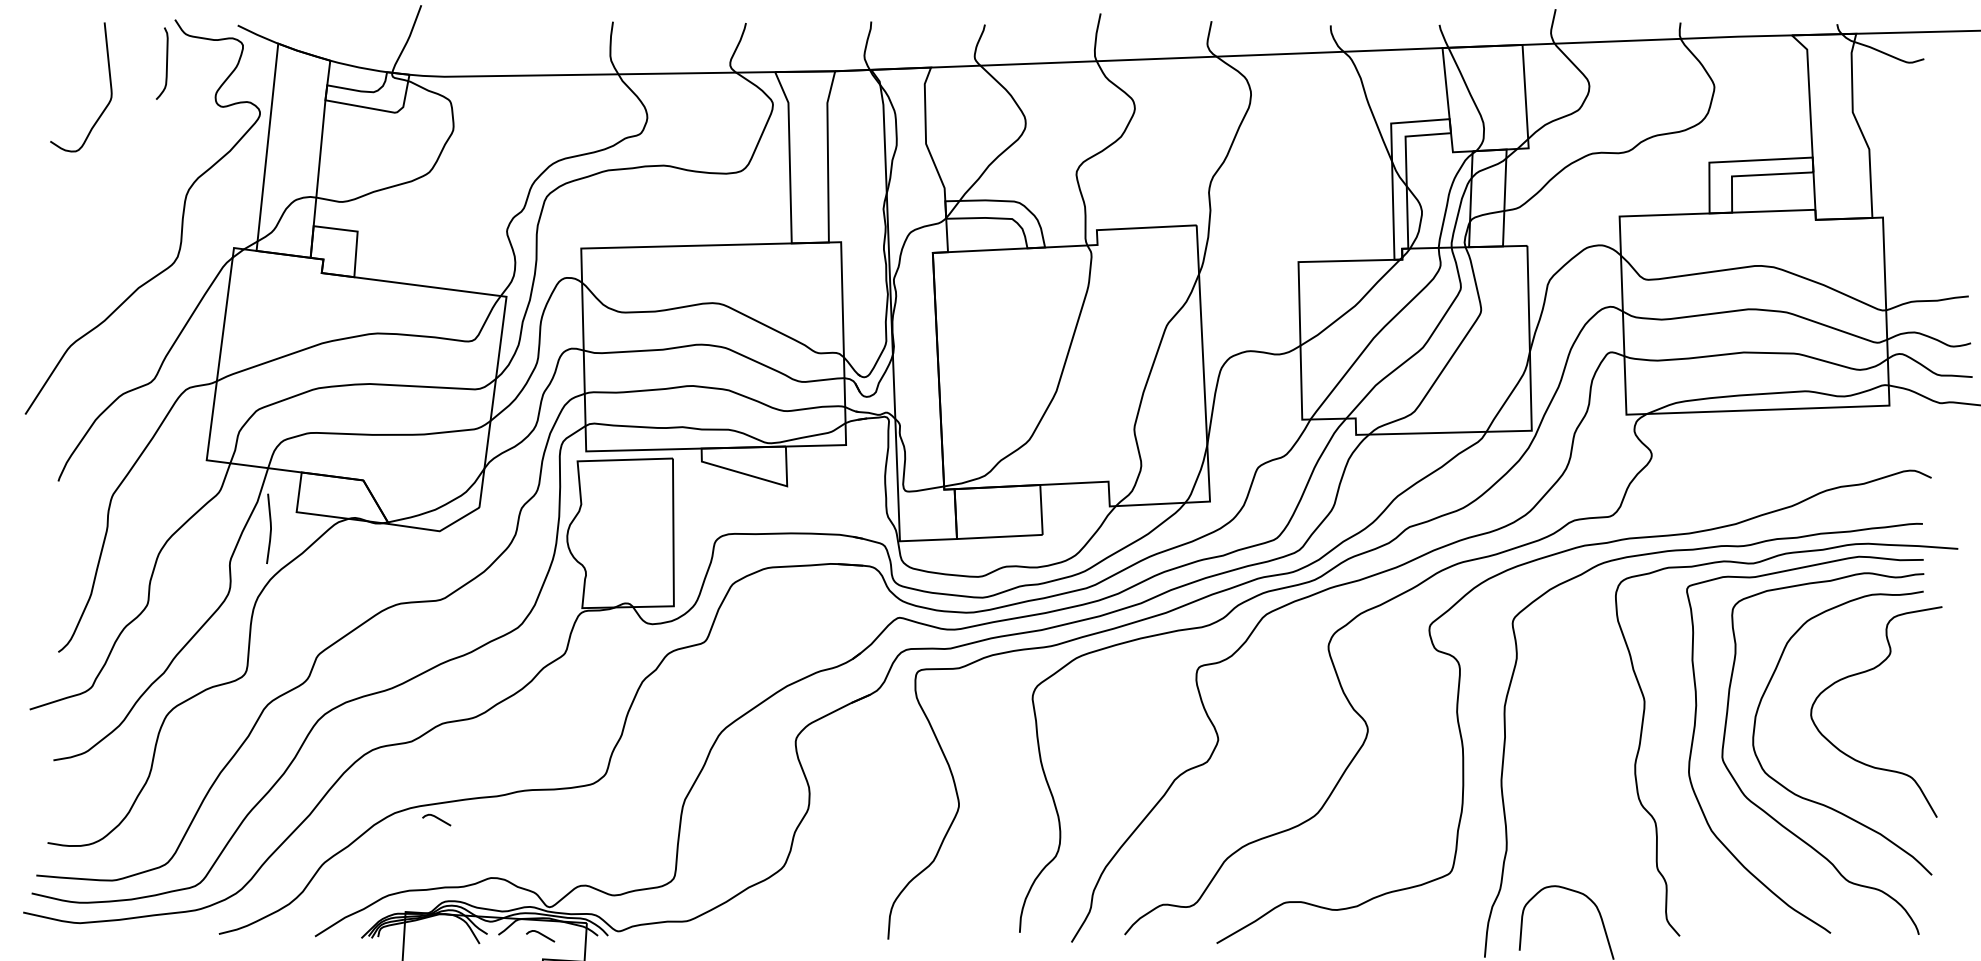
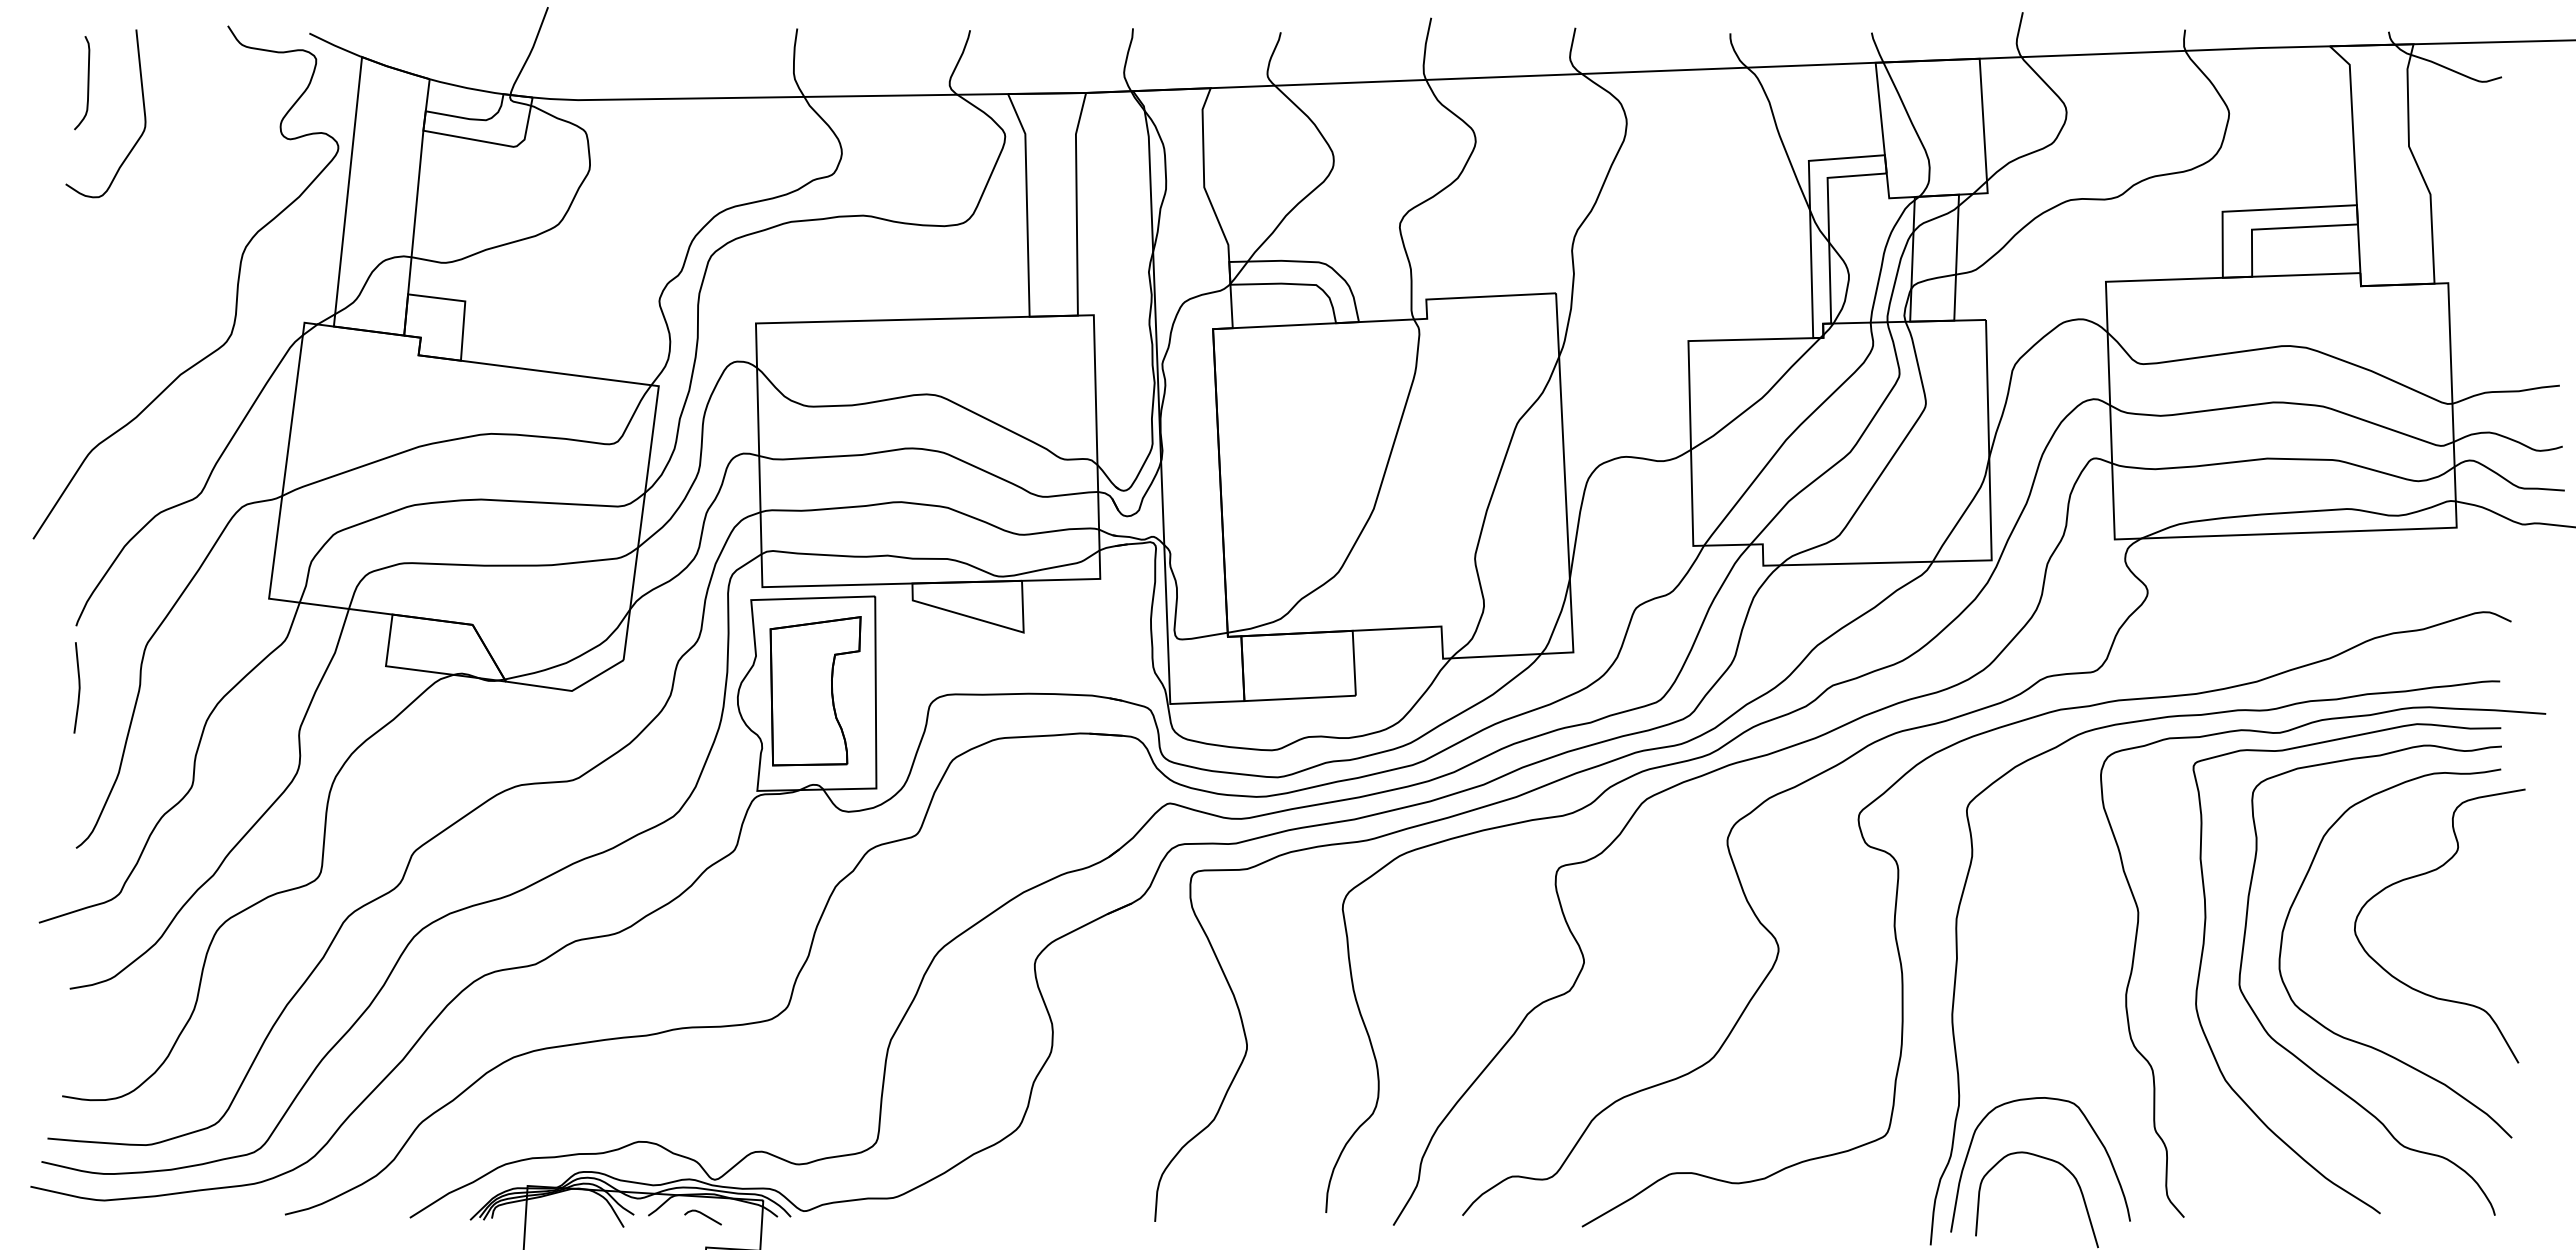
curve: (166, 63) -> (87, 83), moved
line: (270, 528) -> (78, 687), moved
part: (627, 531) -> (815, 691), added
curve: (437, 818) -> (568, 1064), removed
curve: (1609, 869) -> (2092, 1130), added

